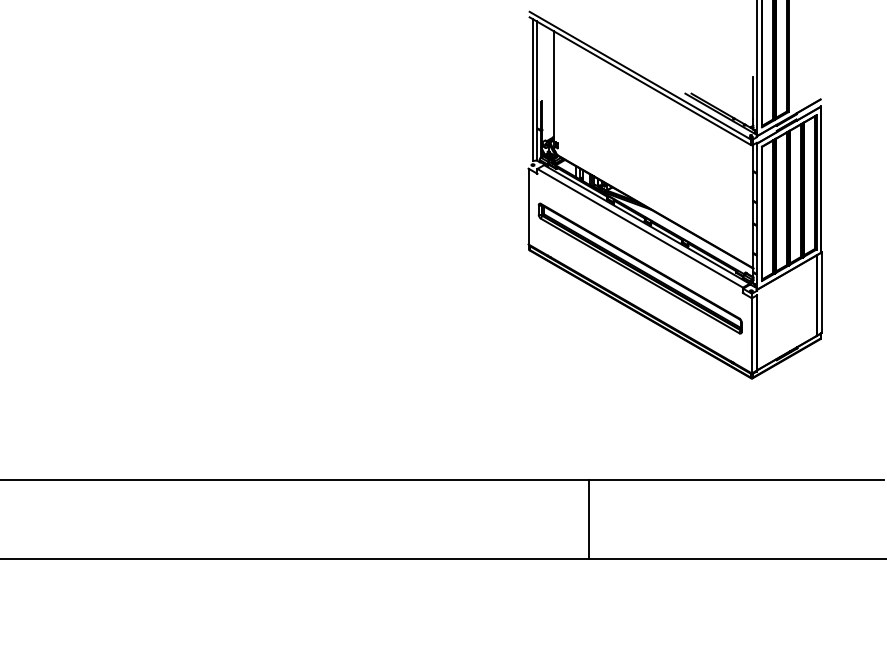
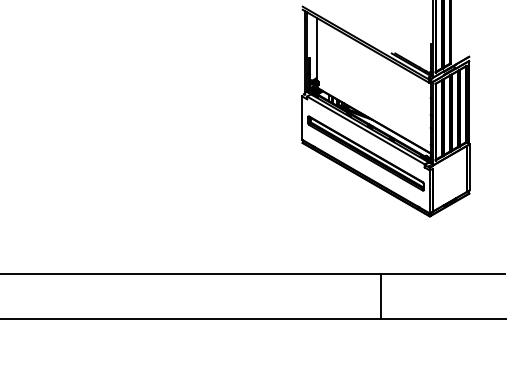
line: (588, 518) -> (380, 296), moved

